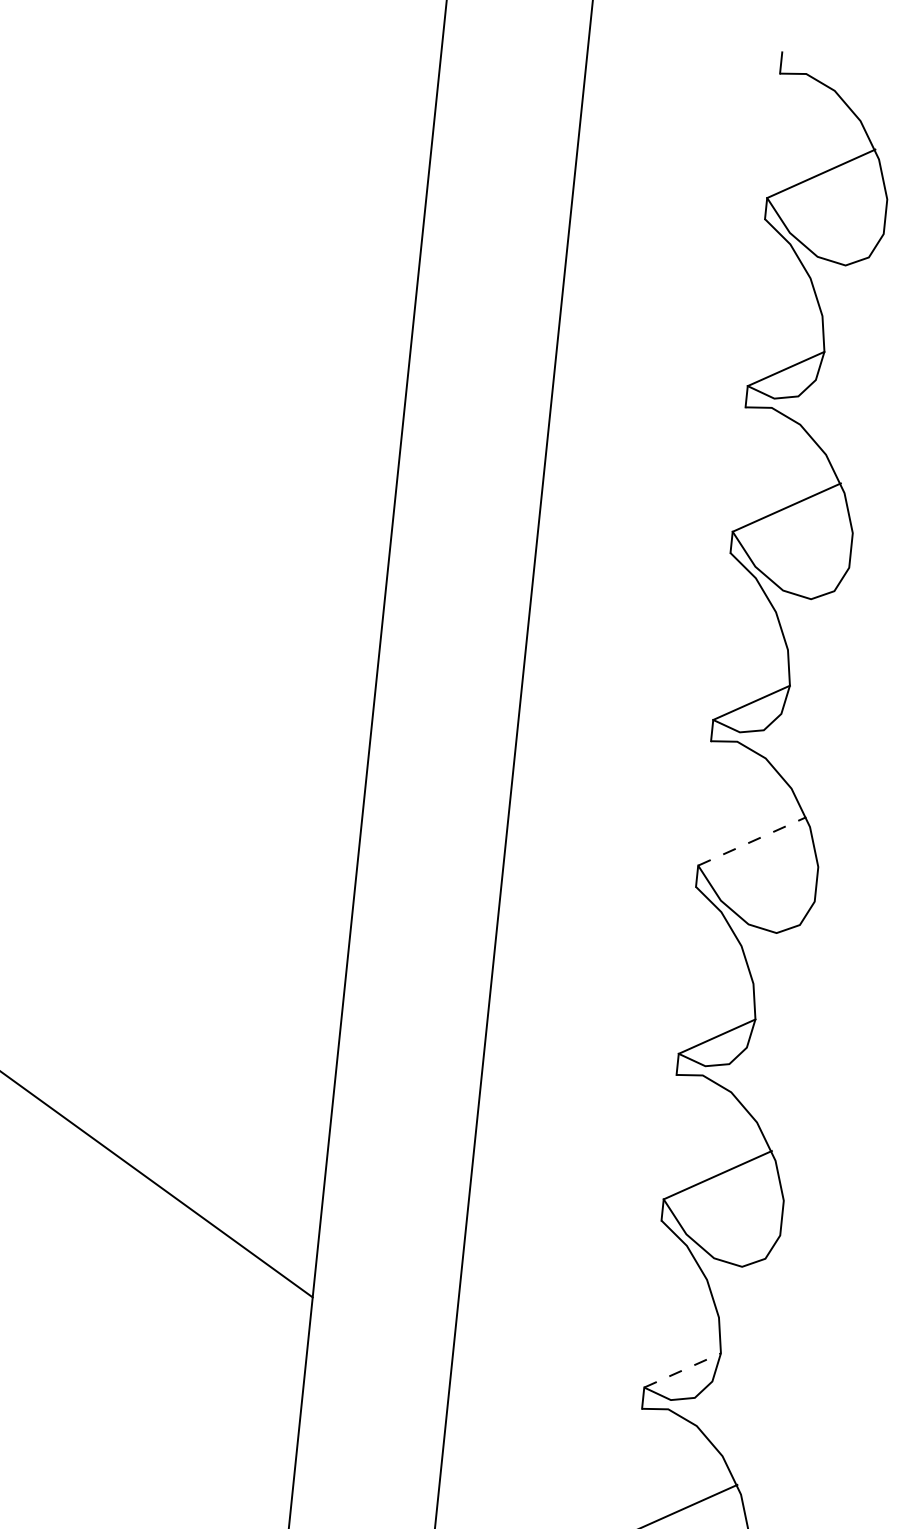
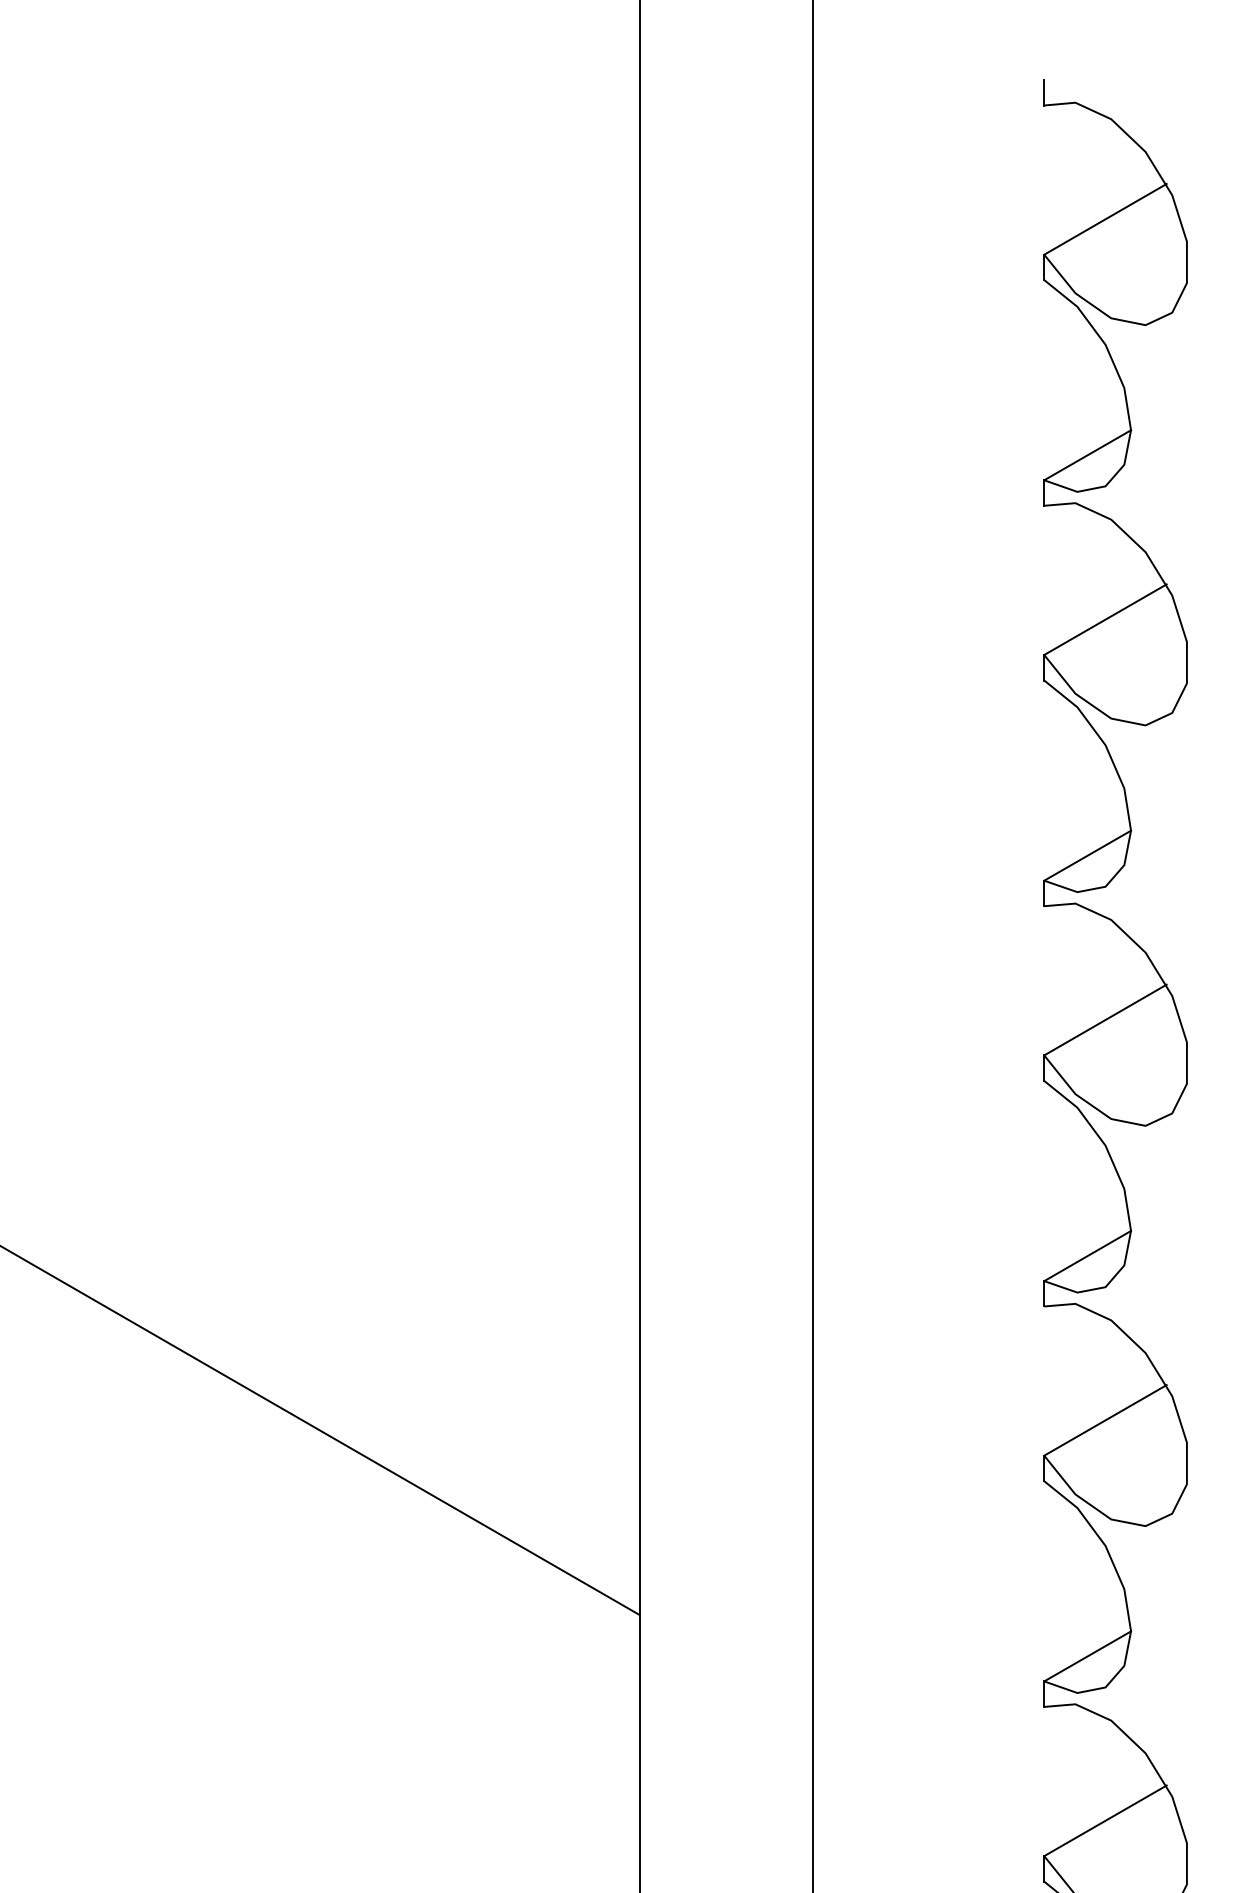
line: (752, 841) -> (1105, 1020), dashed -> solid
line: (683, 1370) -> (1088, 1656), dashed -> solid

